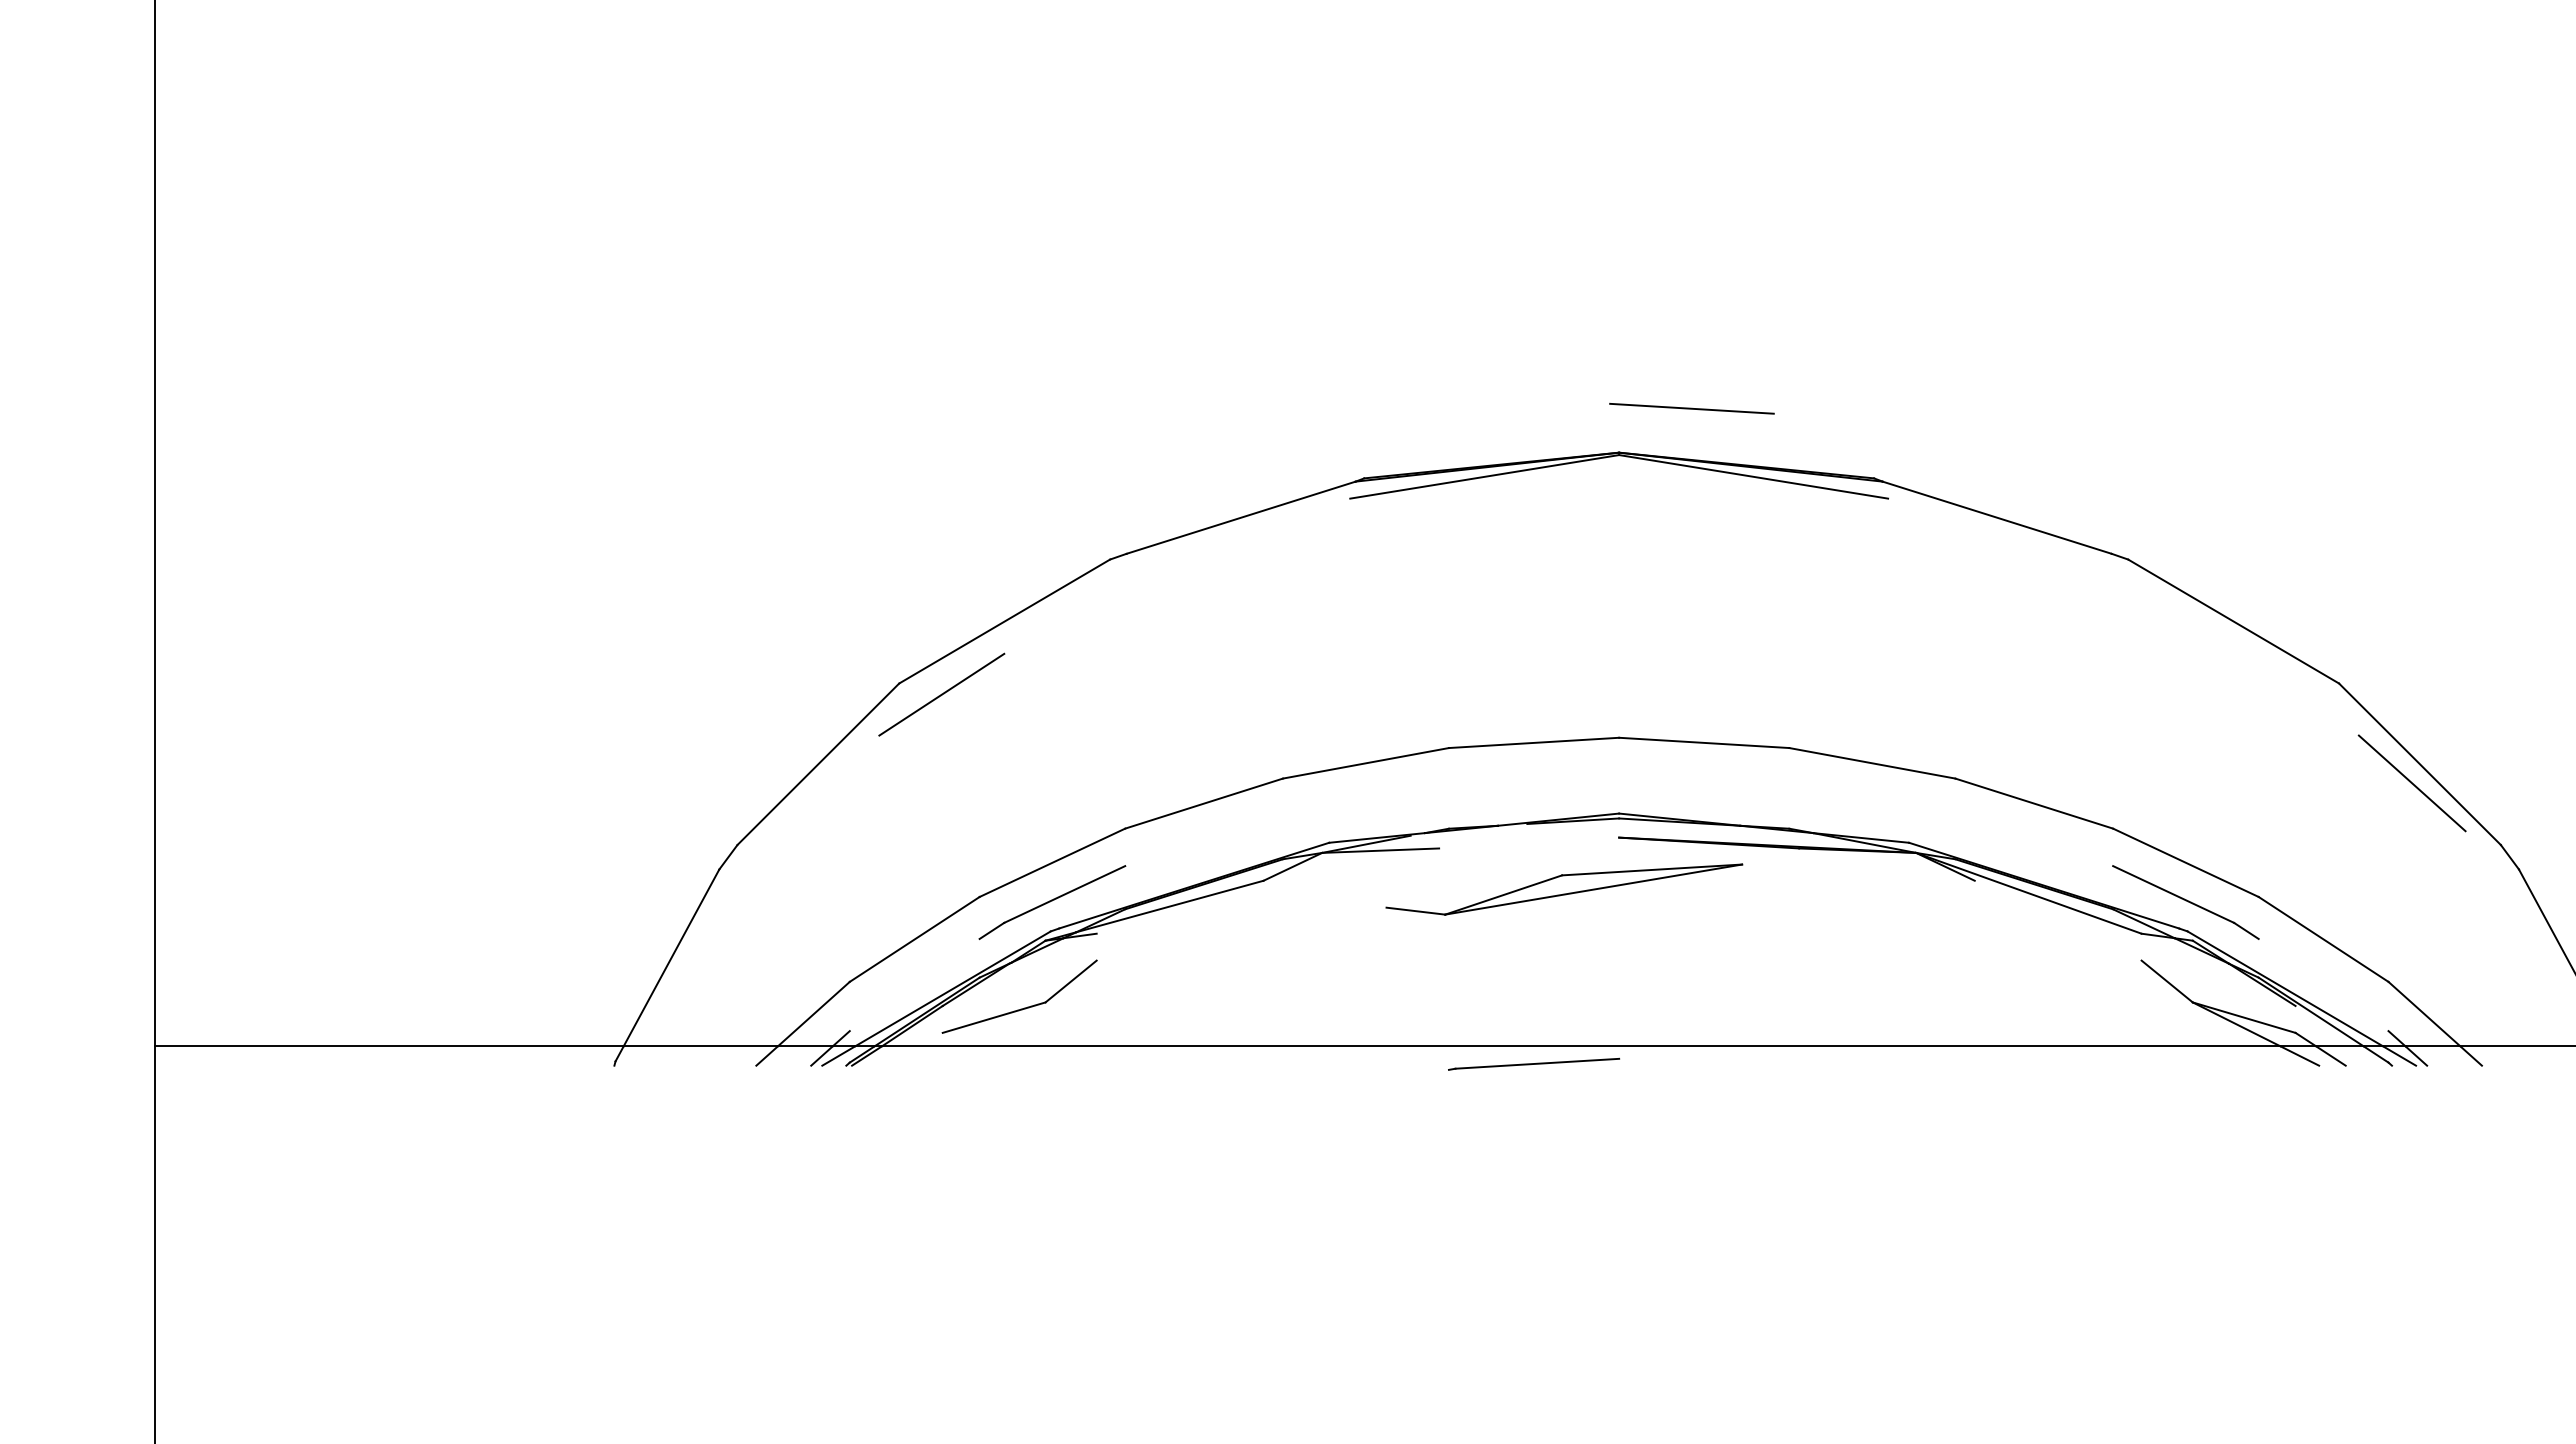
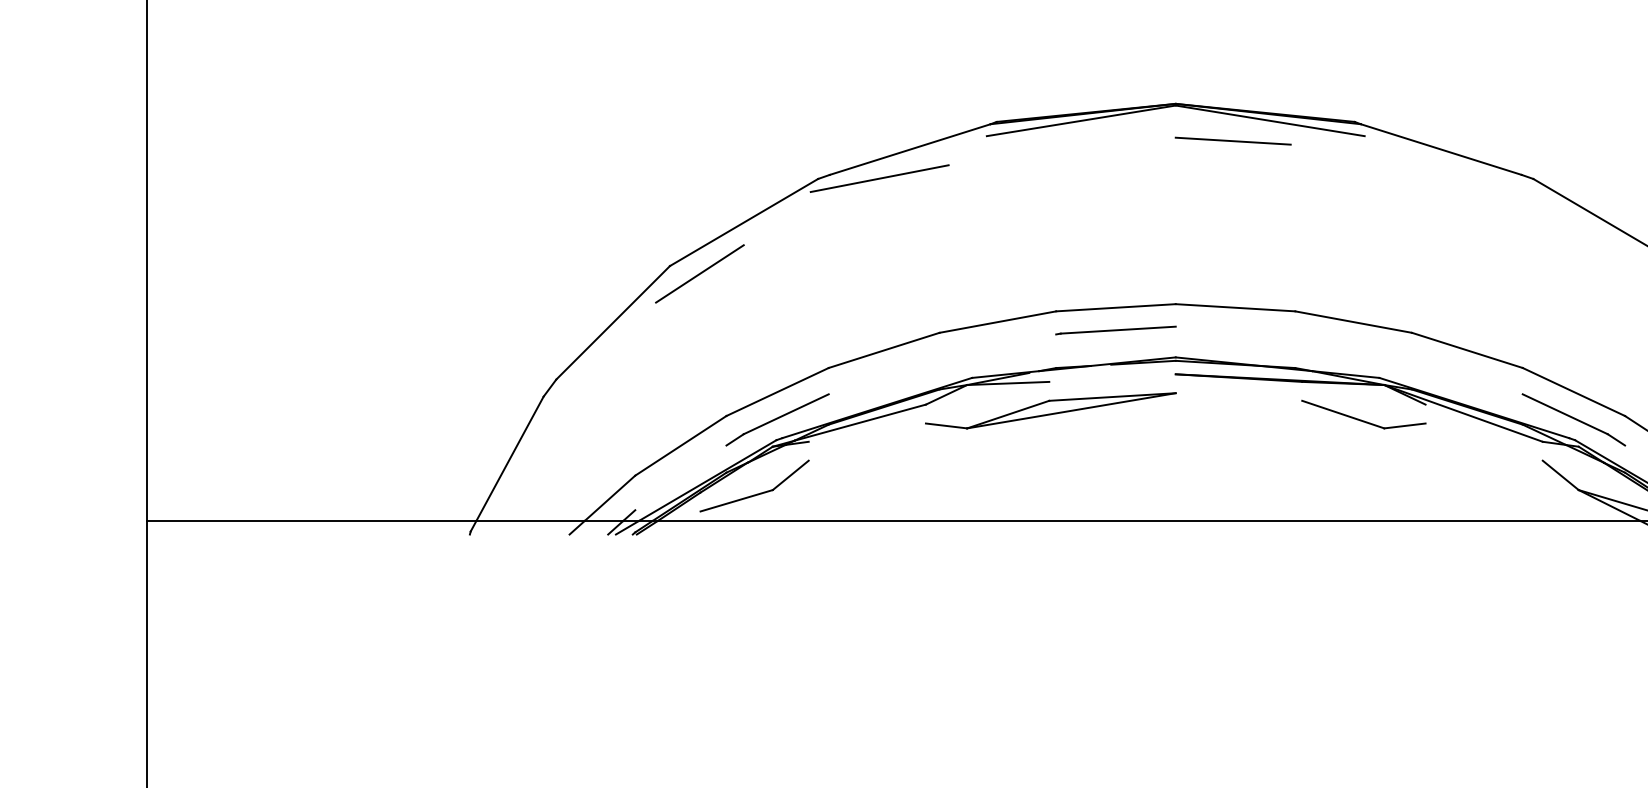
line: (1691, 408) -> (1232, 140), moved
line: (1197, 559) -> (879, 178), added
part: (1564, 889) -> (1050, 410), moved
part: (1883, 902) -> (1361, 419), added
line: (1533, 1063) -> (1115, 329), moved

